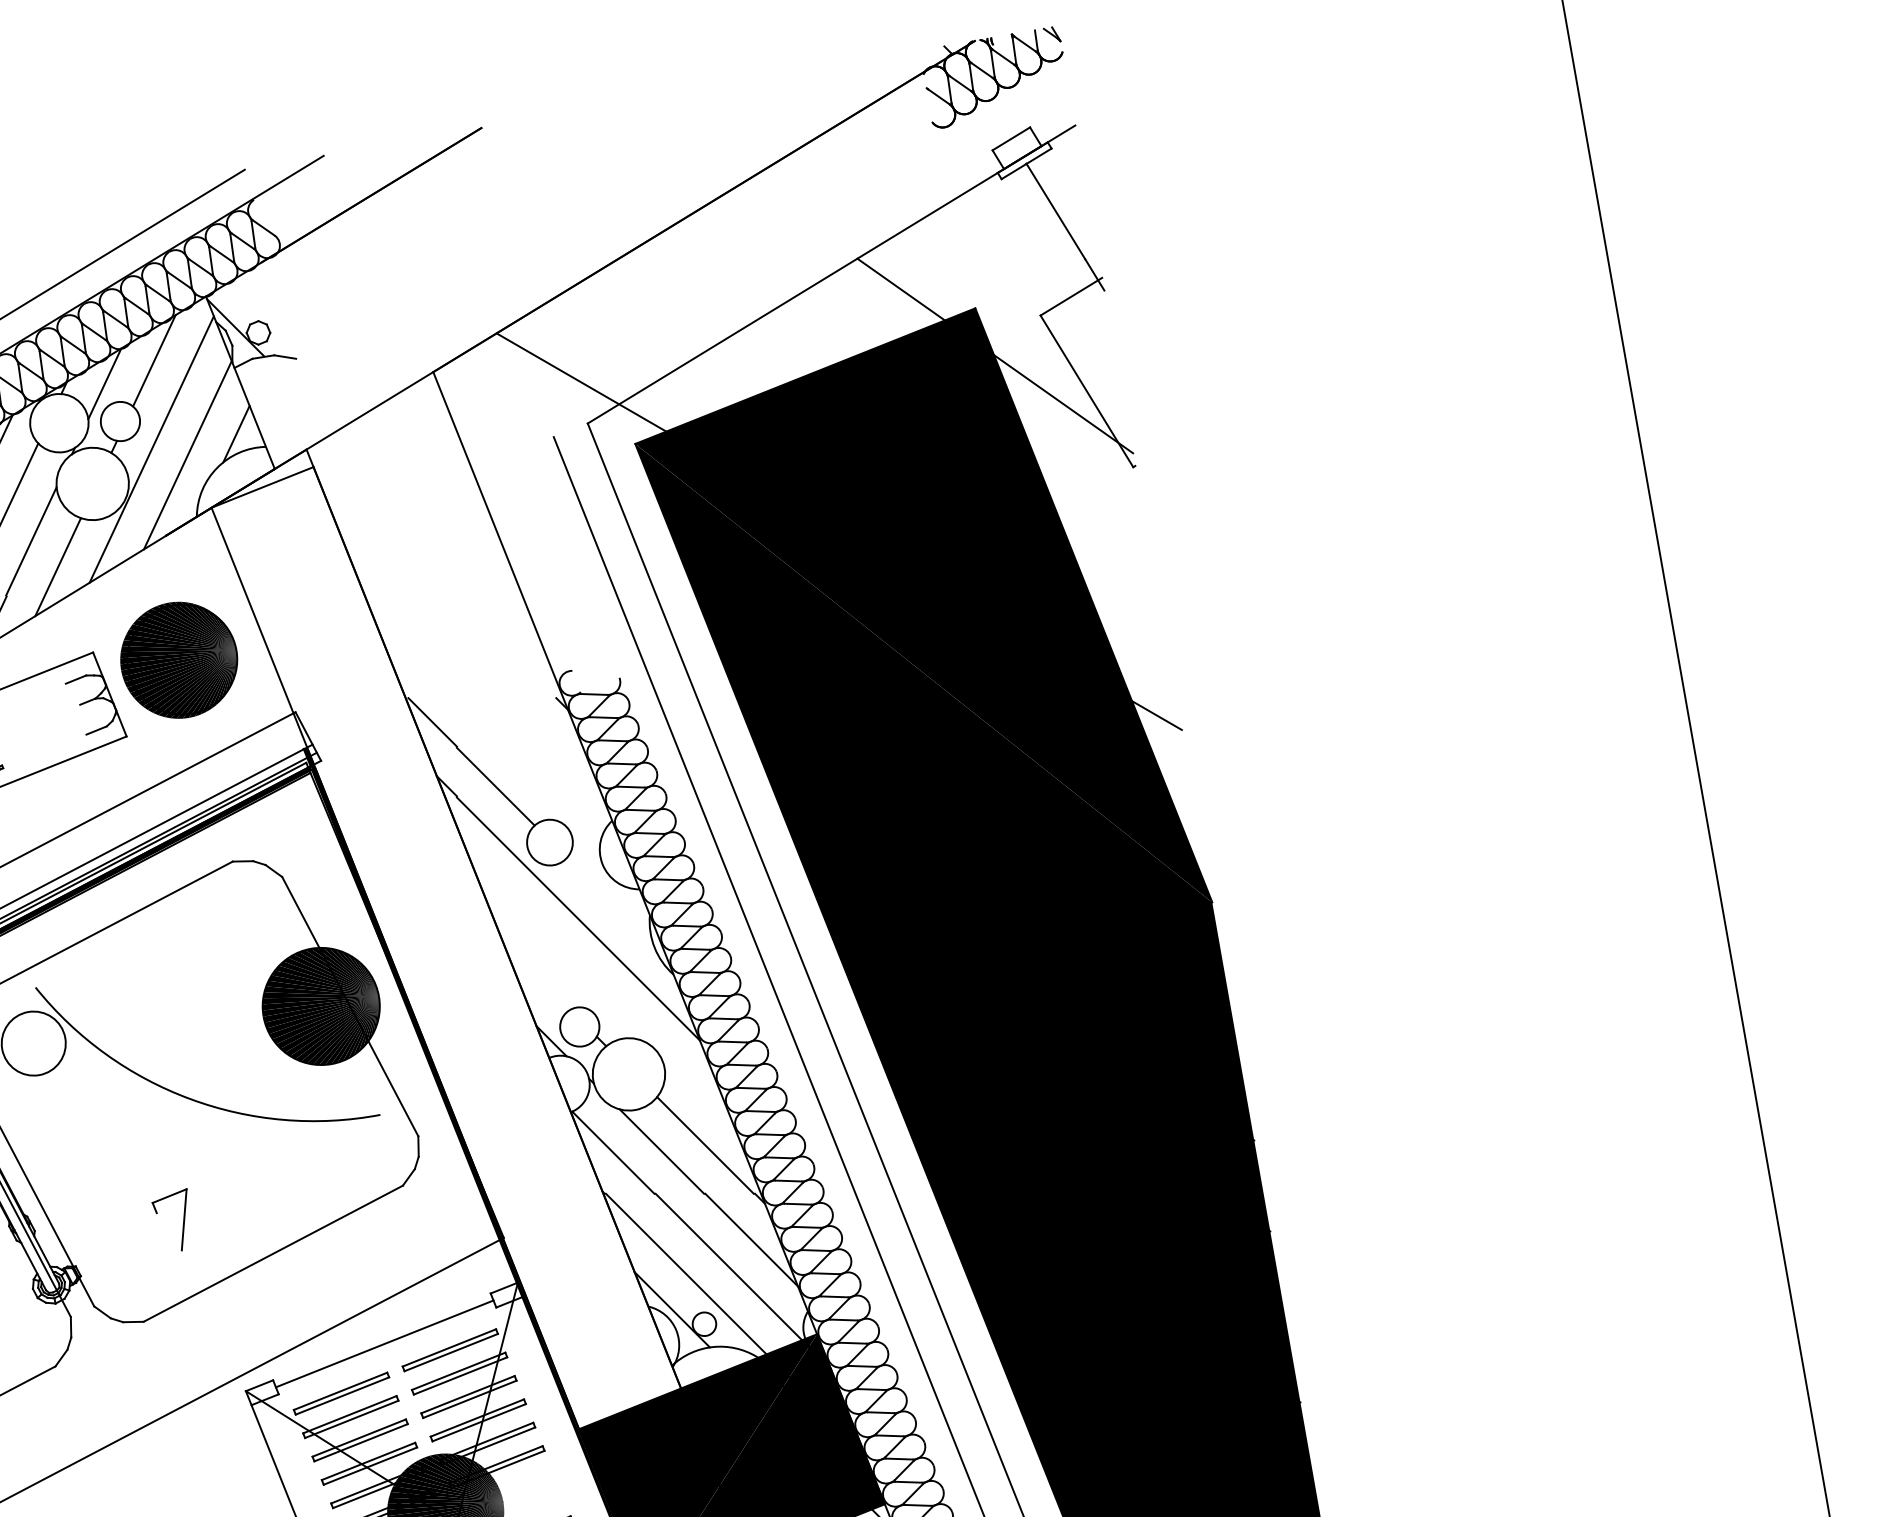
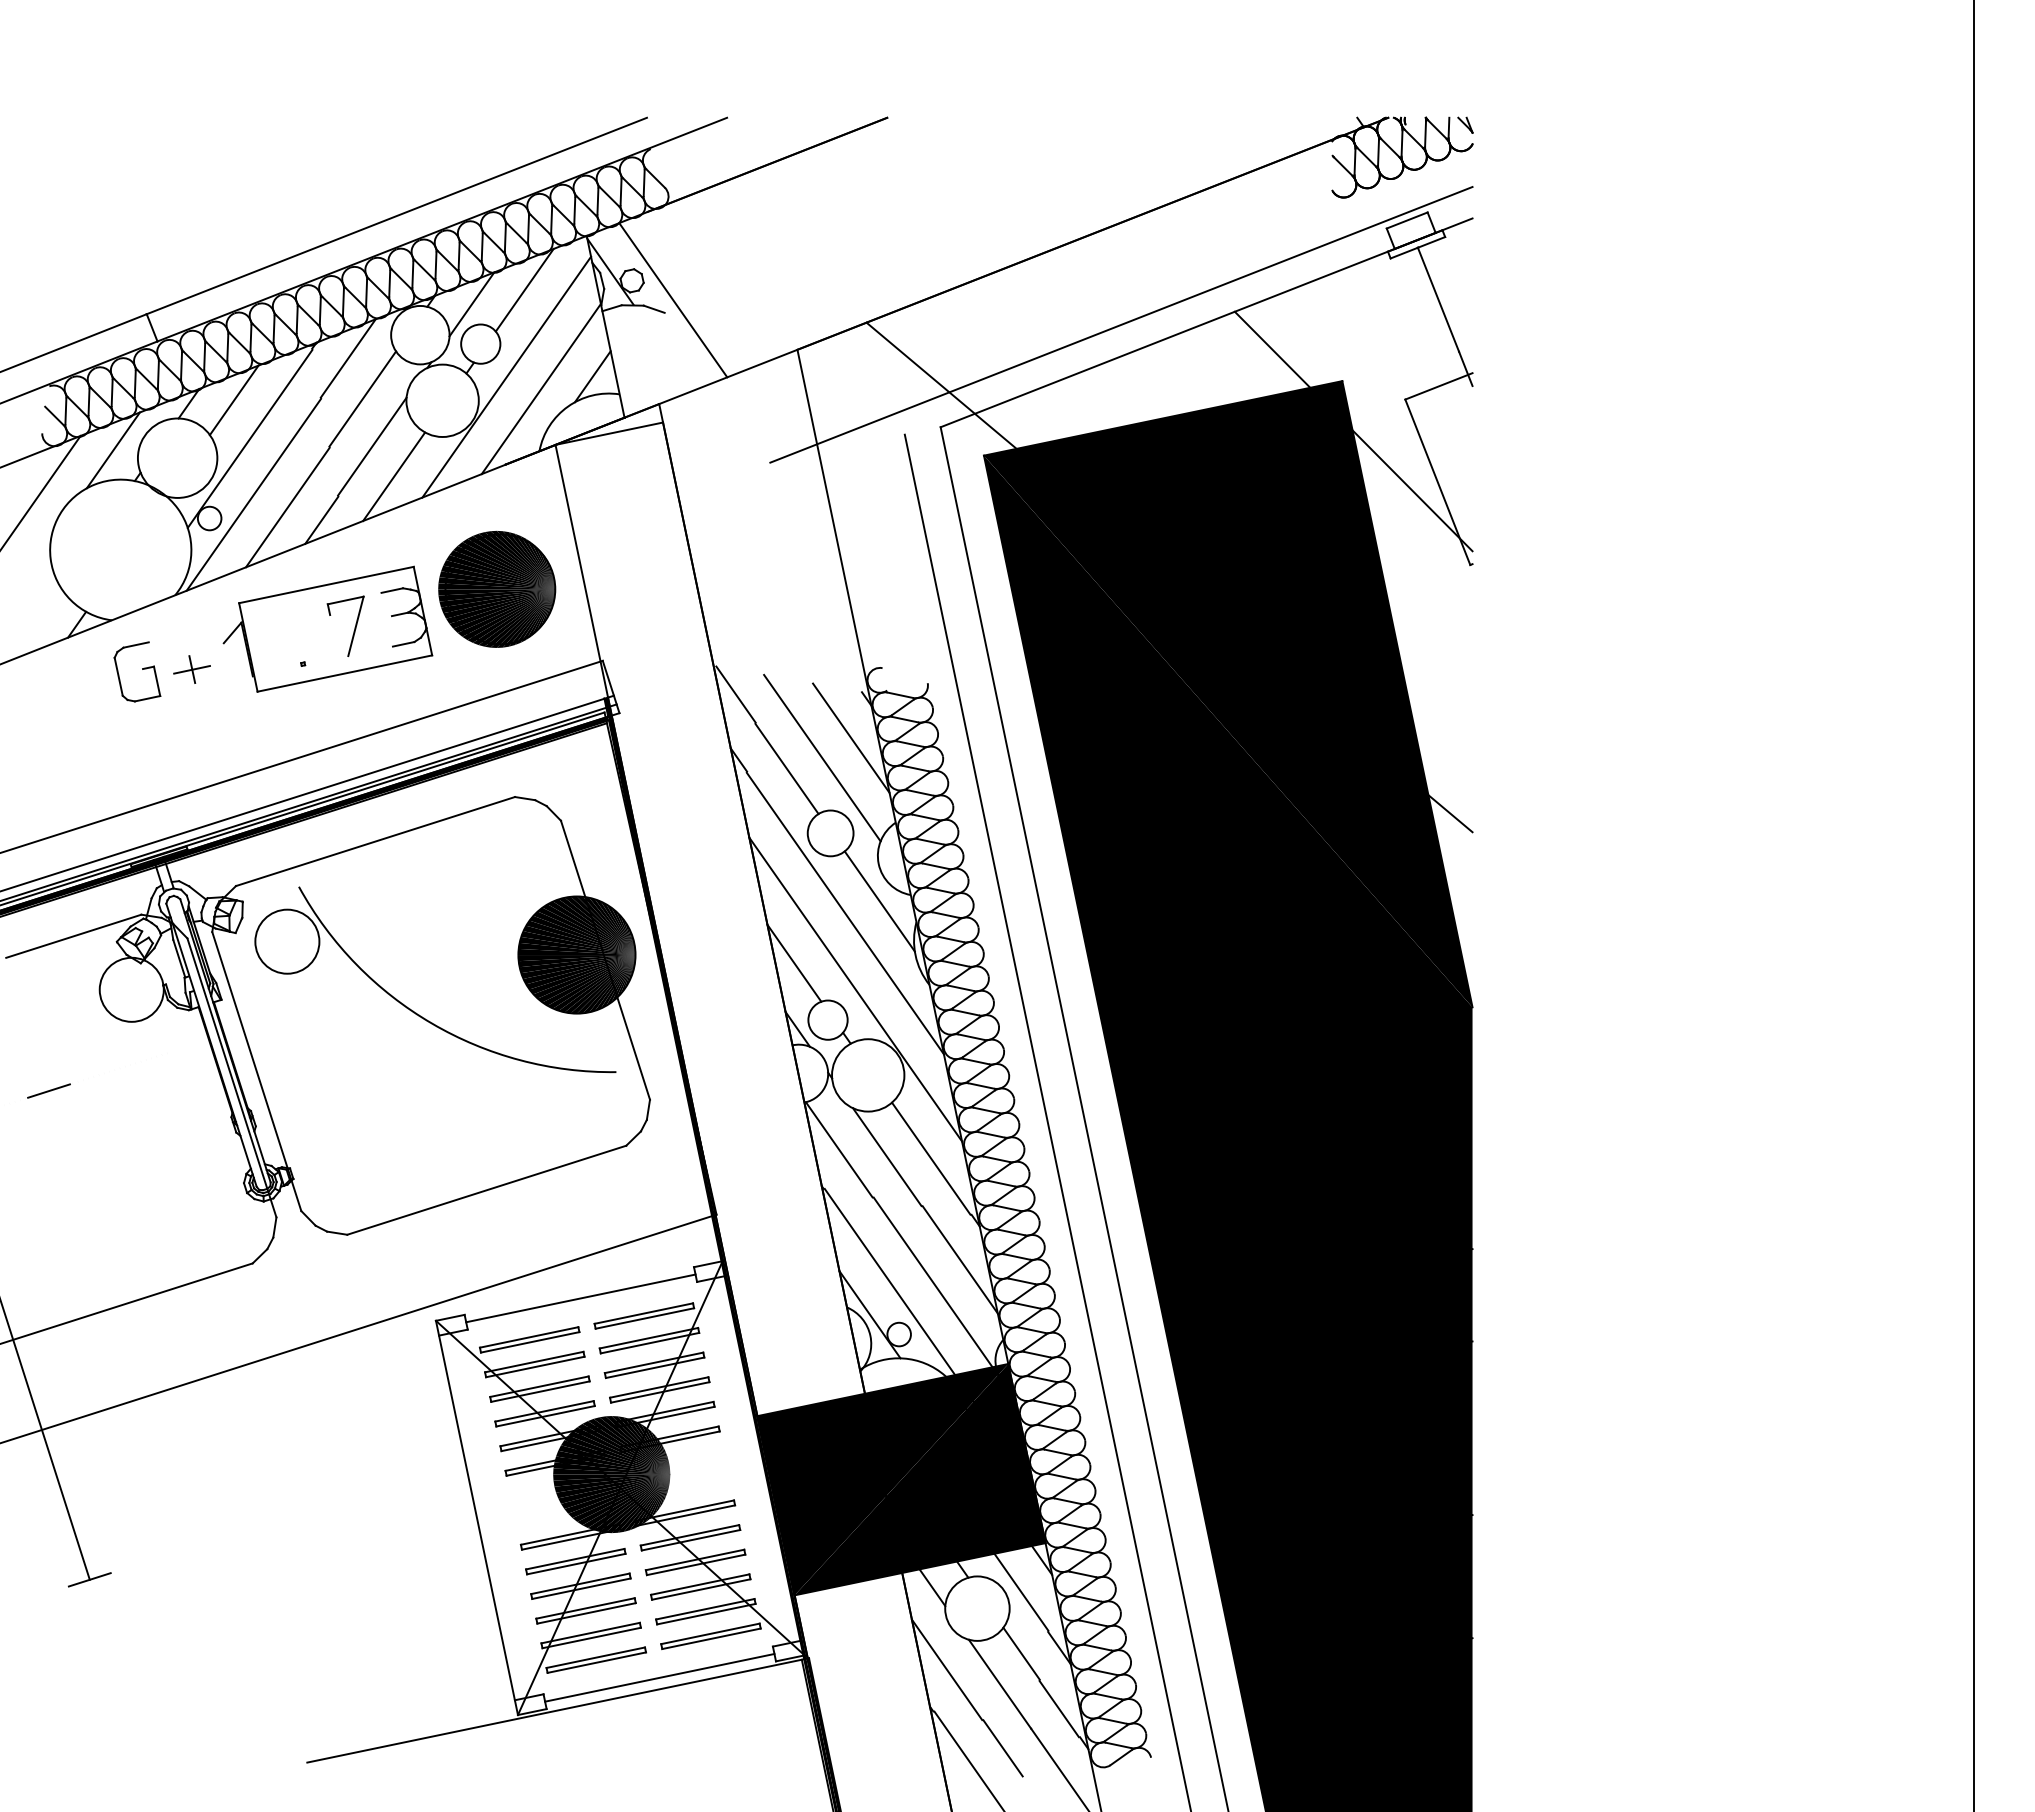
line: (748, 290) -> (1121, 324), added
line: (302, 345) -> (673, 300), added
line: (553, 744) -> (851, 737), added
line: (528, 769) -> (822, 757), added
line: (609, 901) -> (879, 901), added
line: (536, 976) -> (794, 962), added
line: (601, 992) -> (855, 989), added
part: (182, 1221) -> (354, 627), moved

